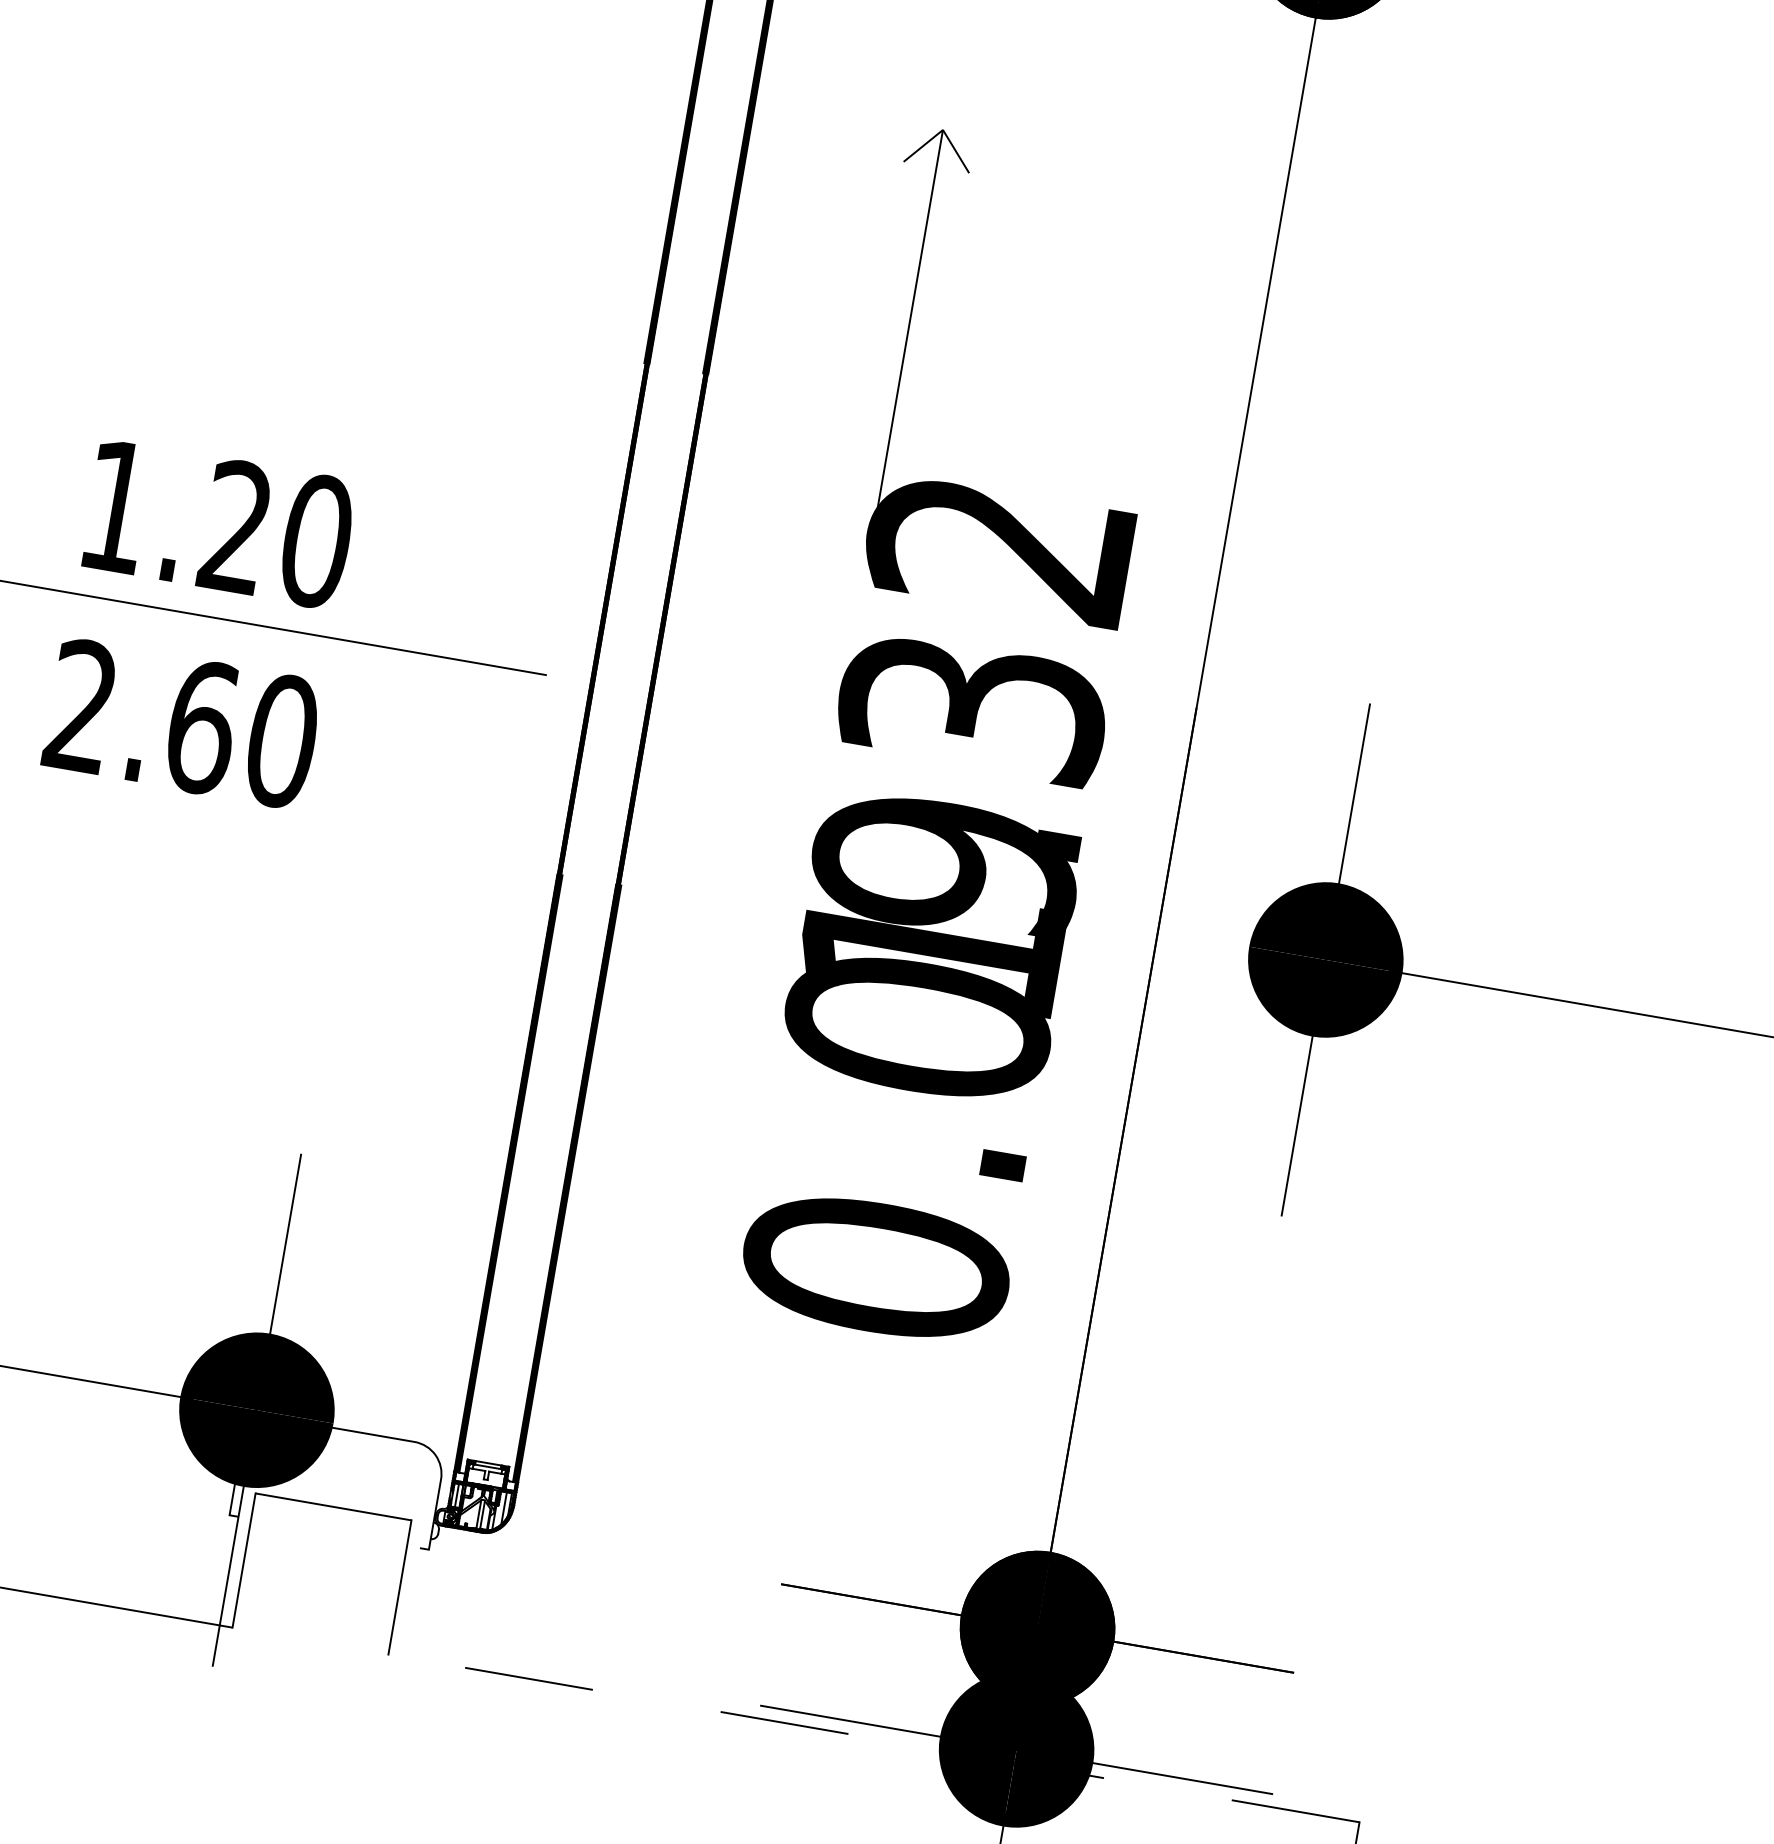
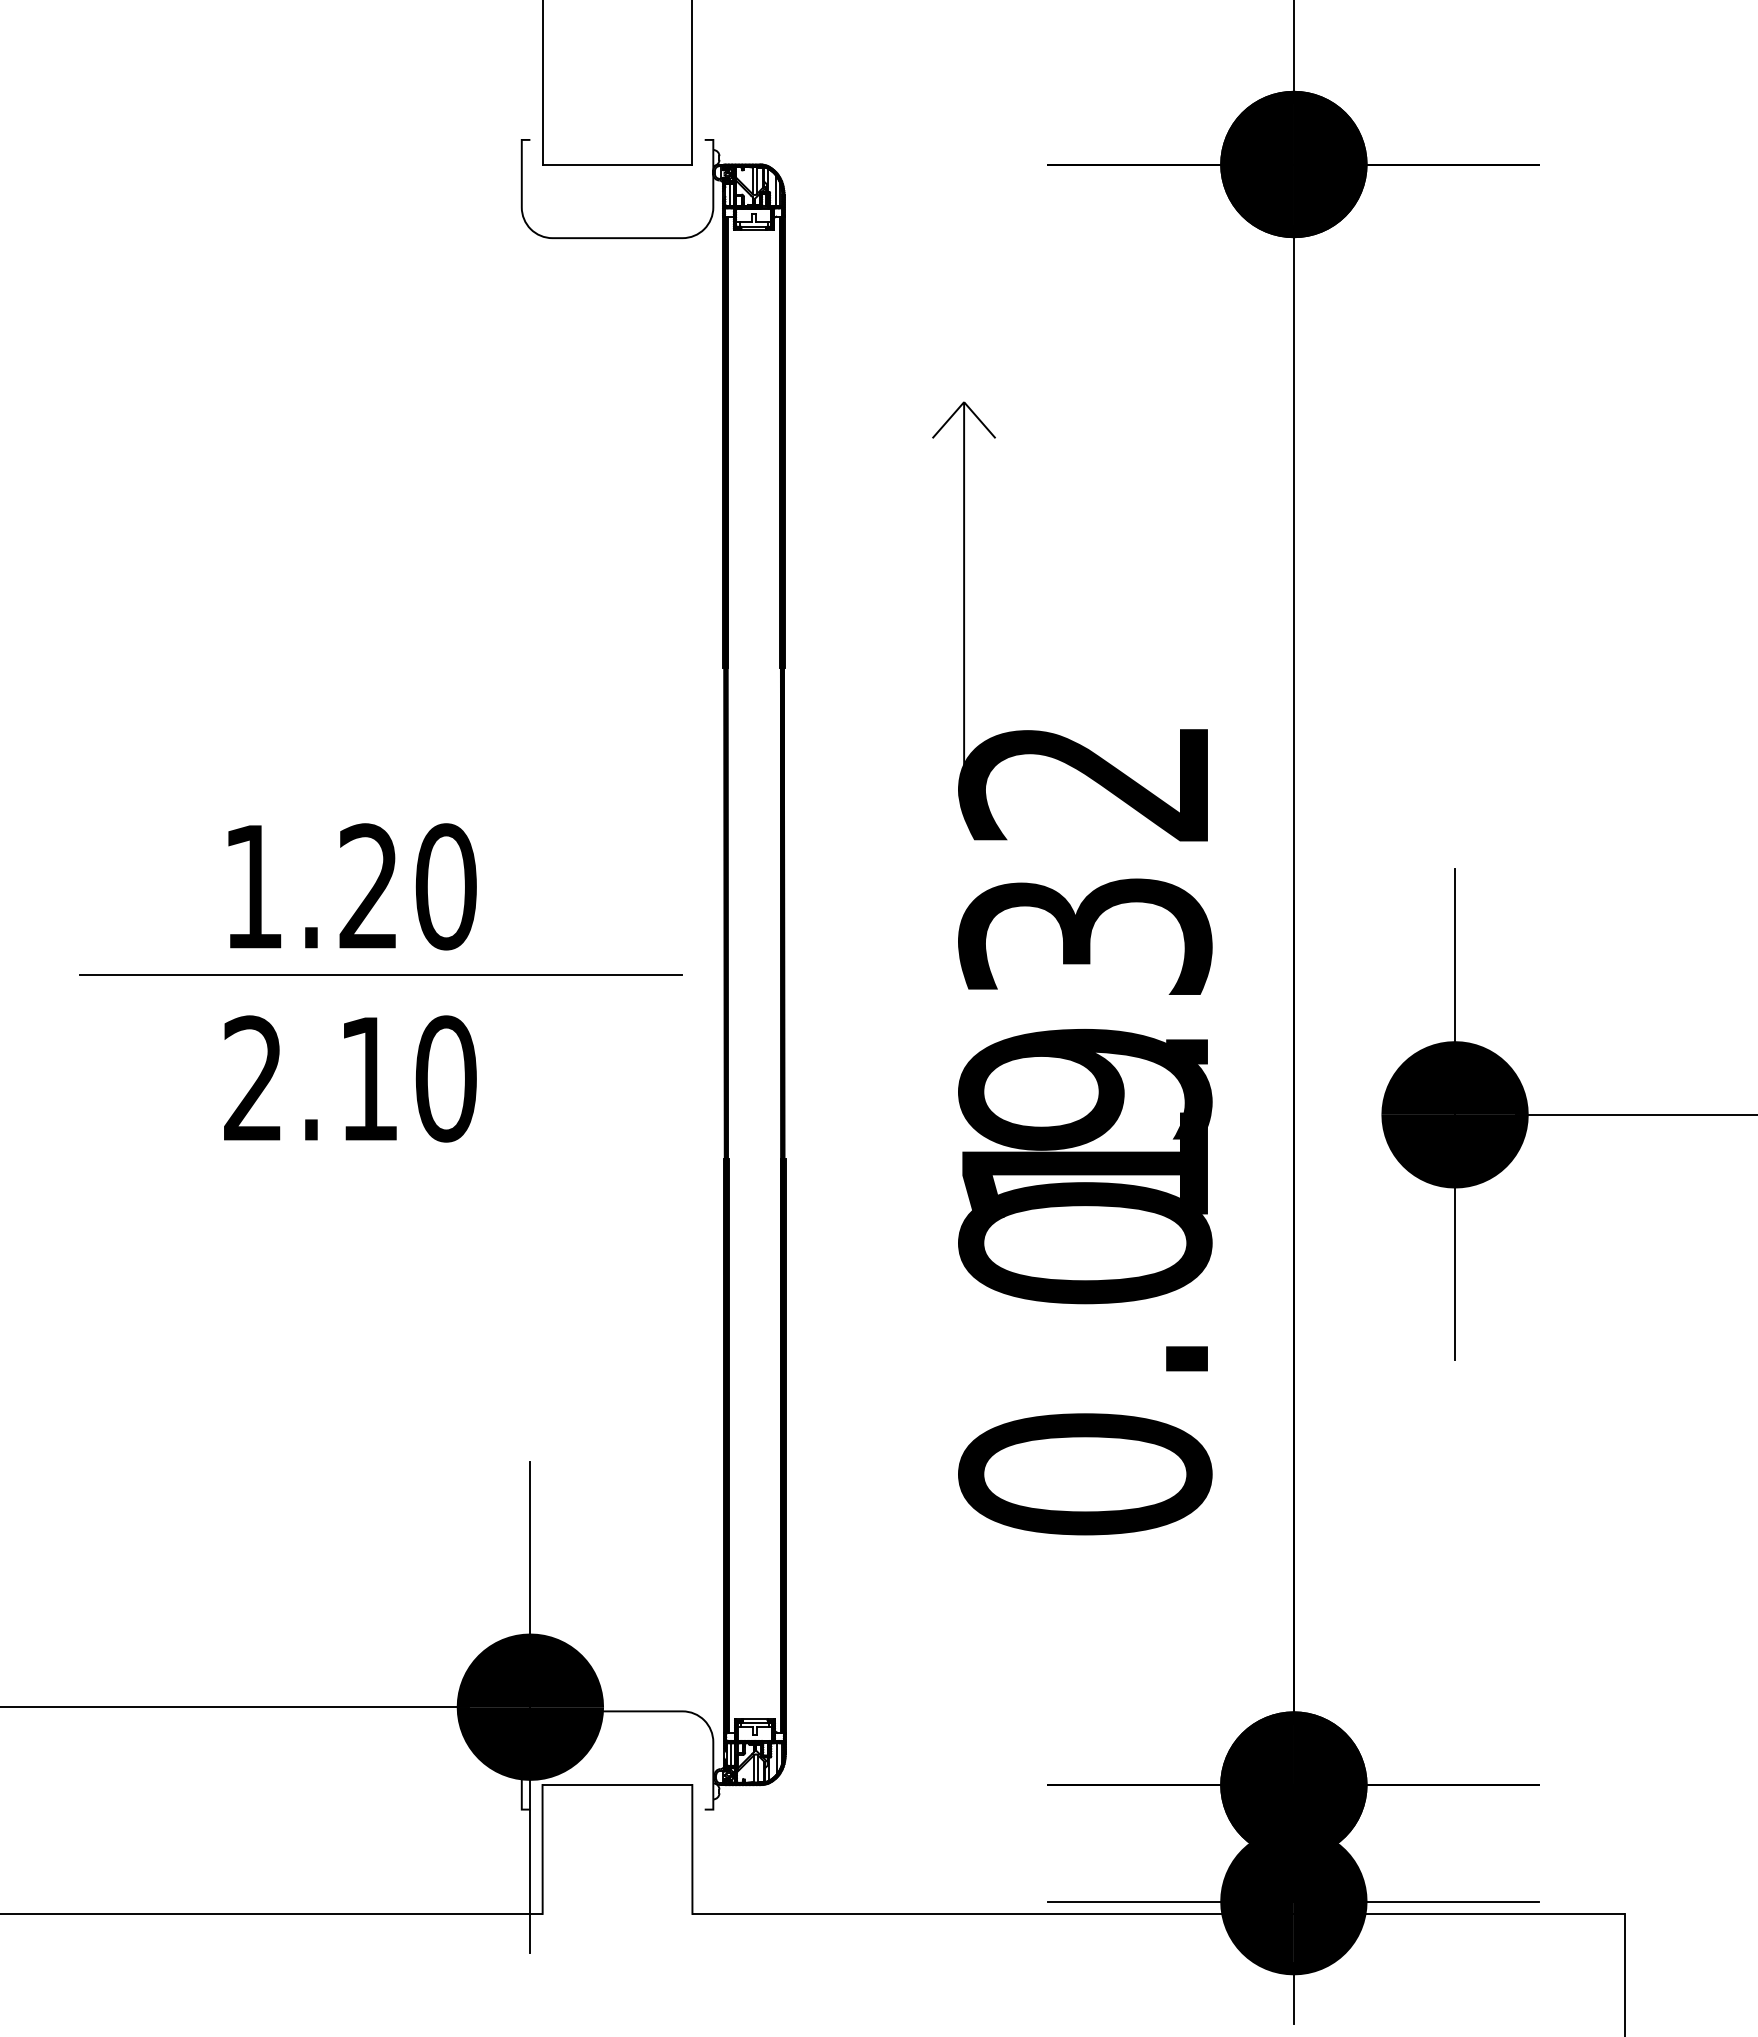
text: (202, 726) -> (369, 1078), 2.60 -> 2.10
line: (873, 1737) -> (1158, 1913), dashed -> solid

